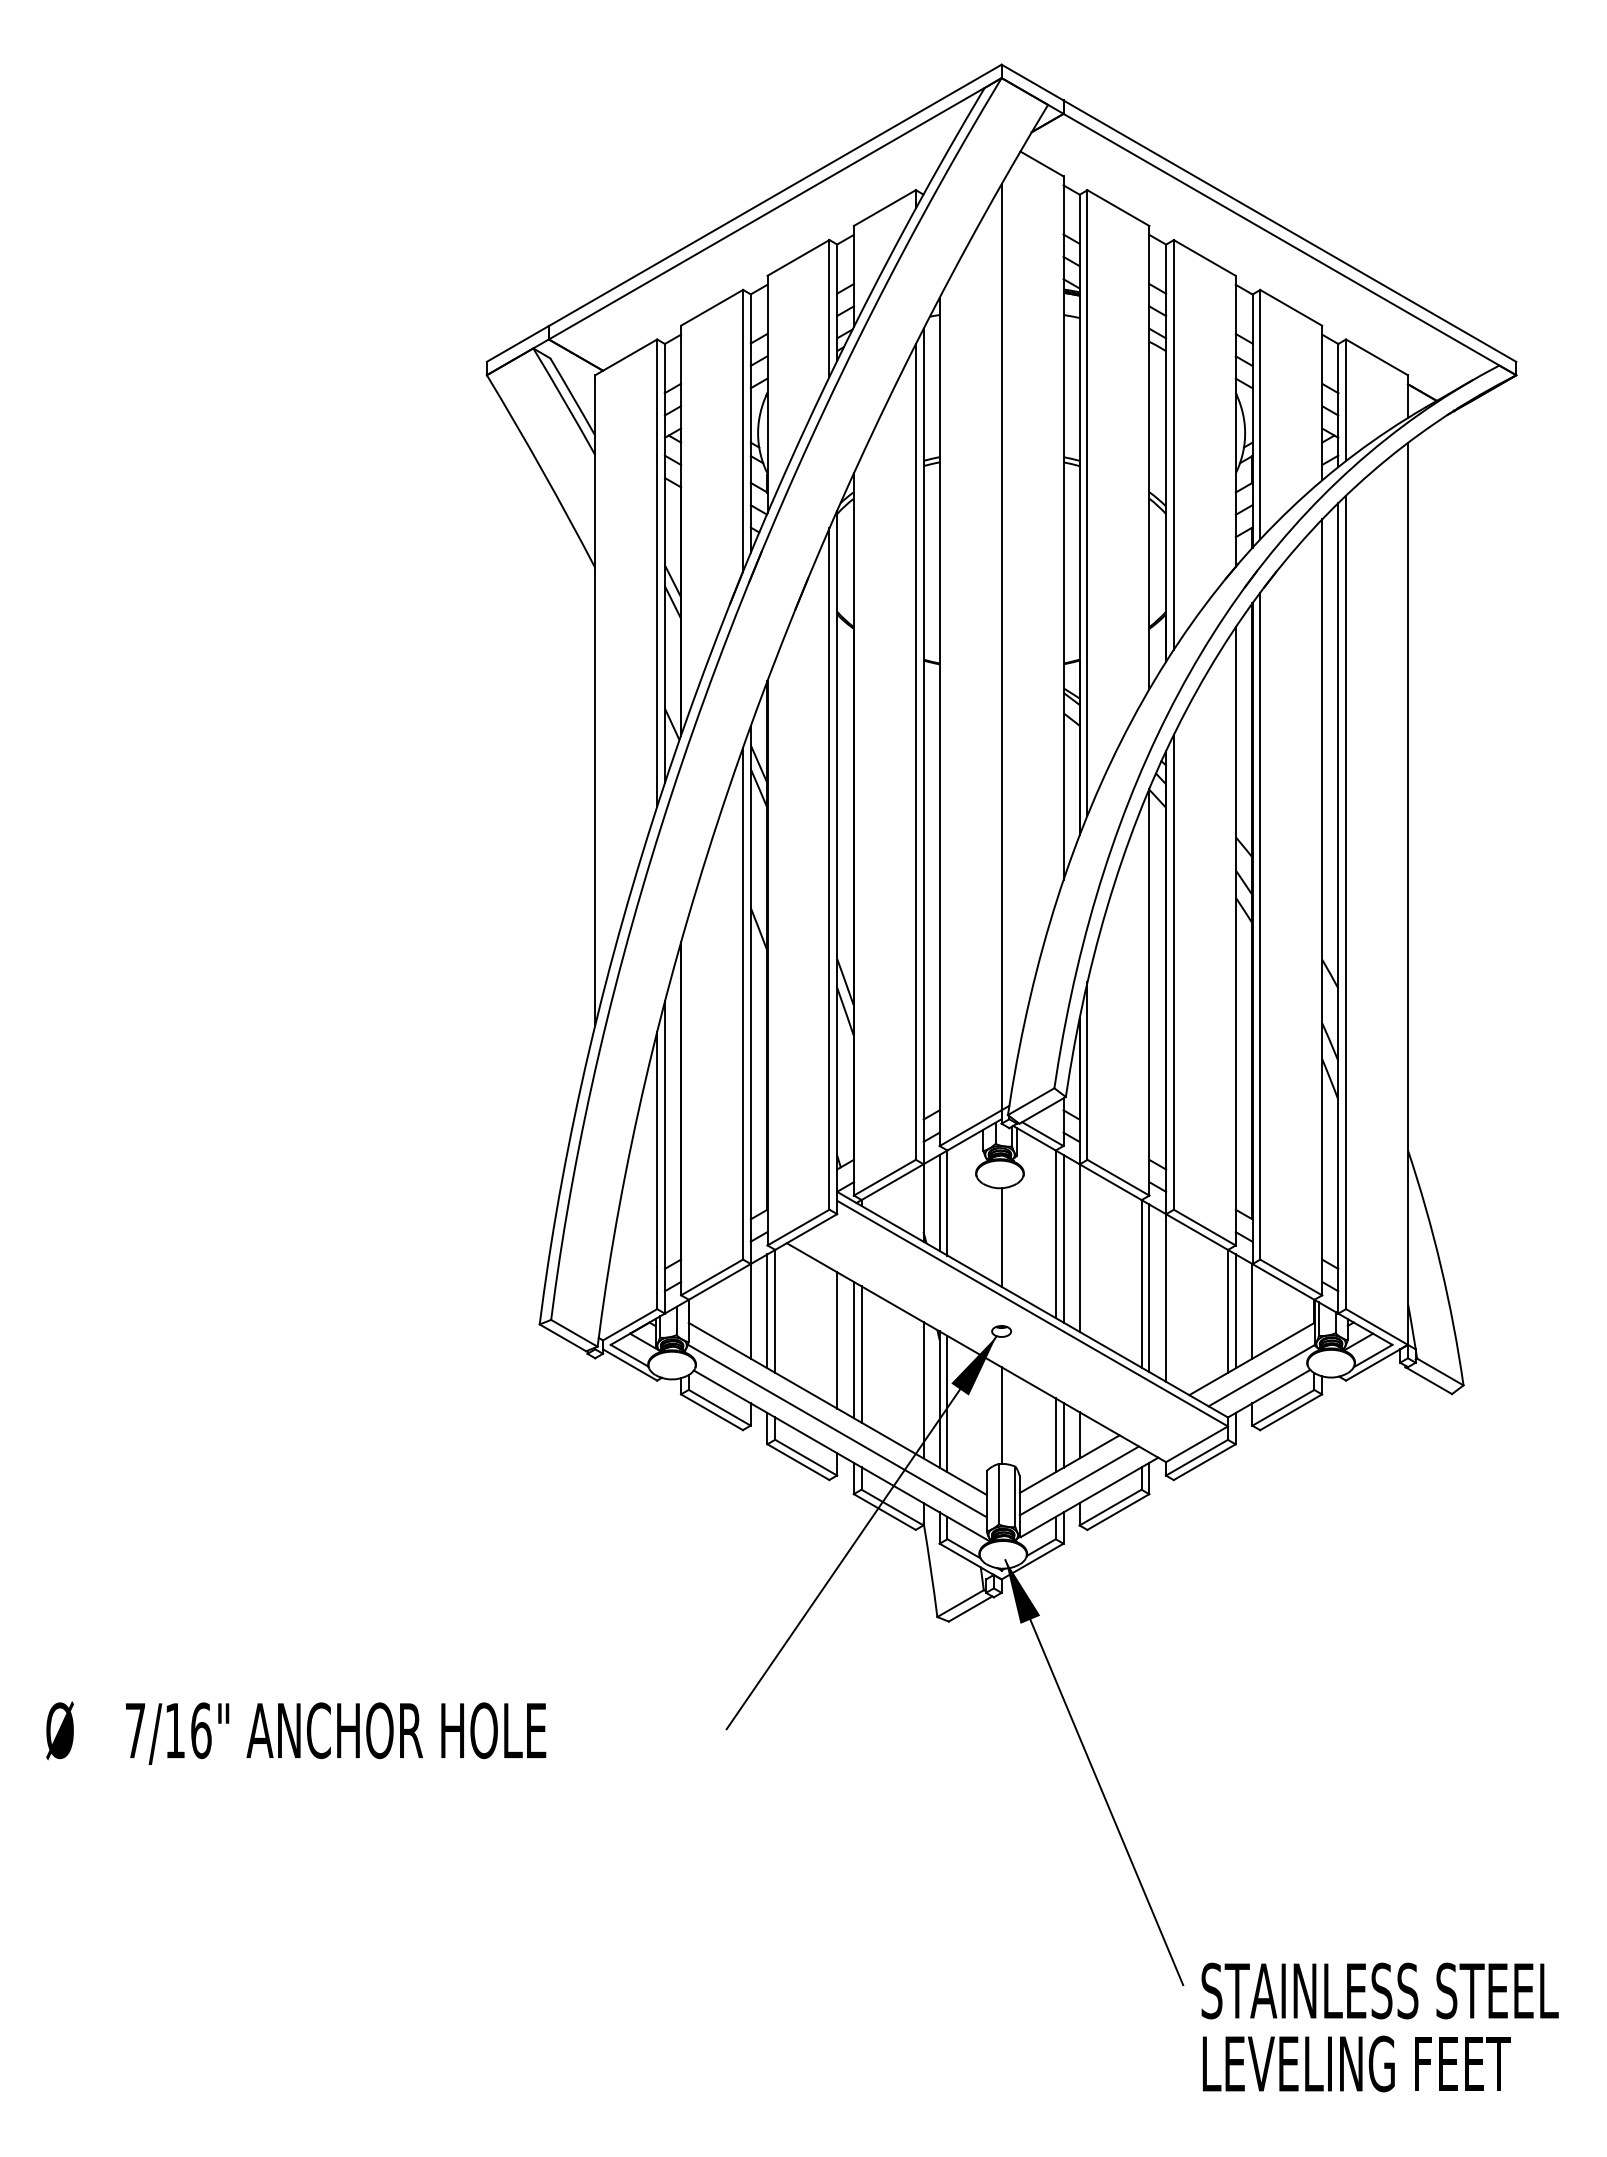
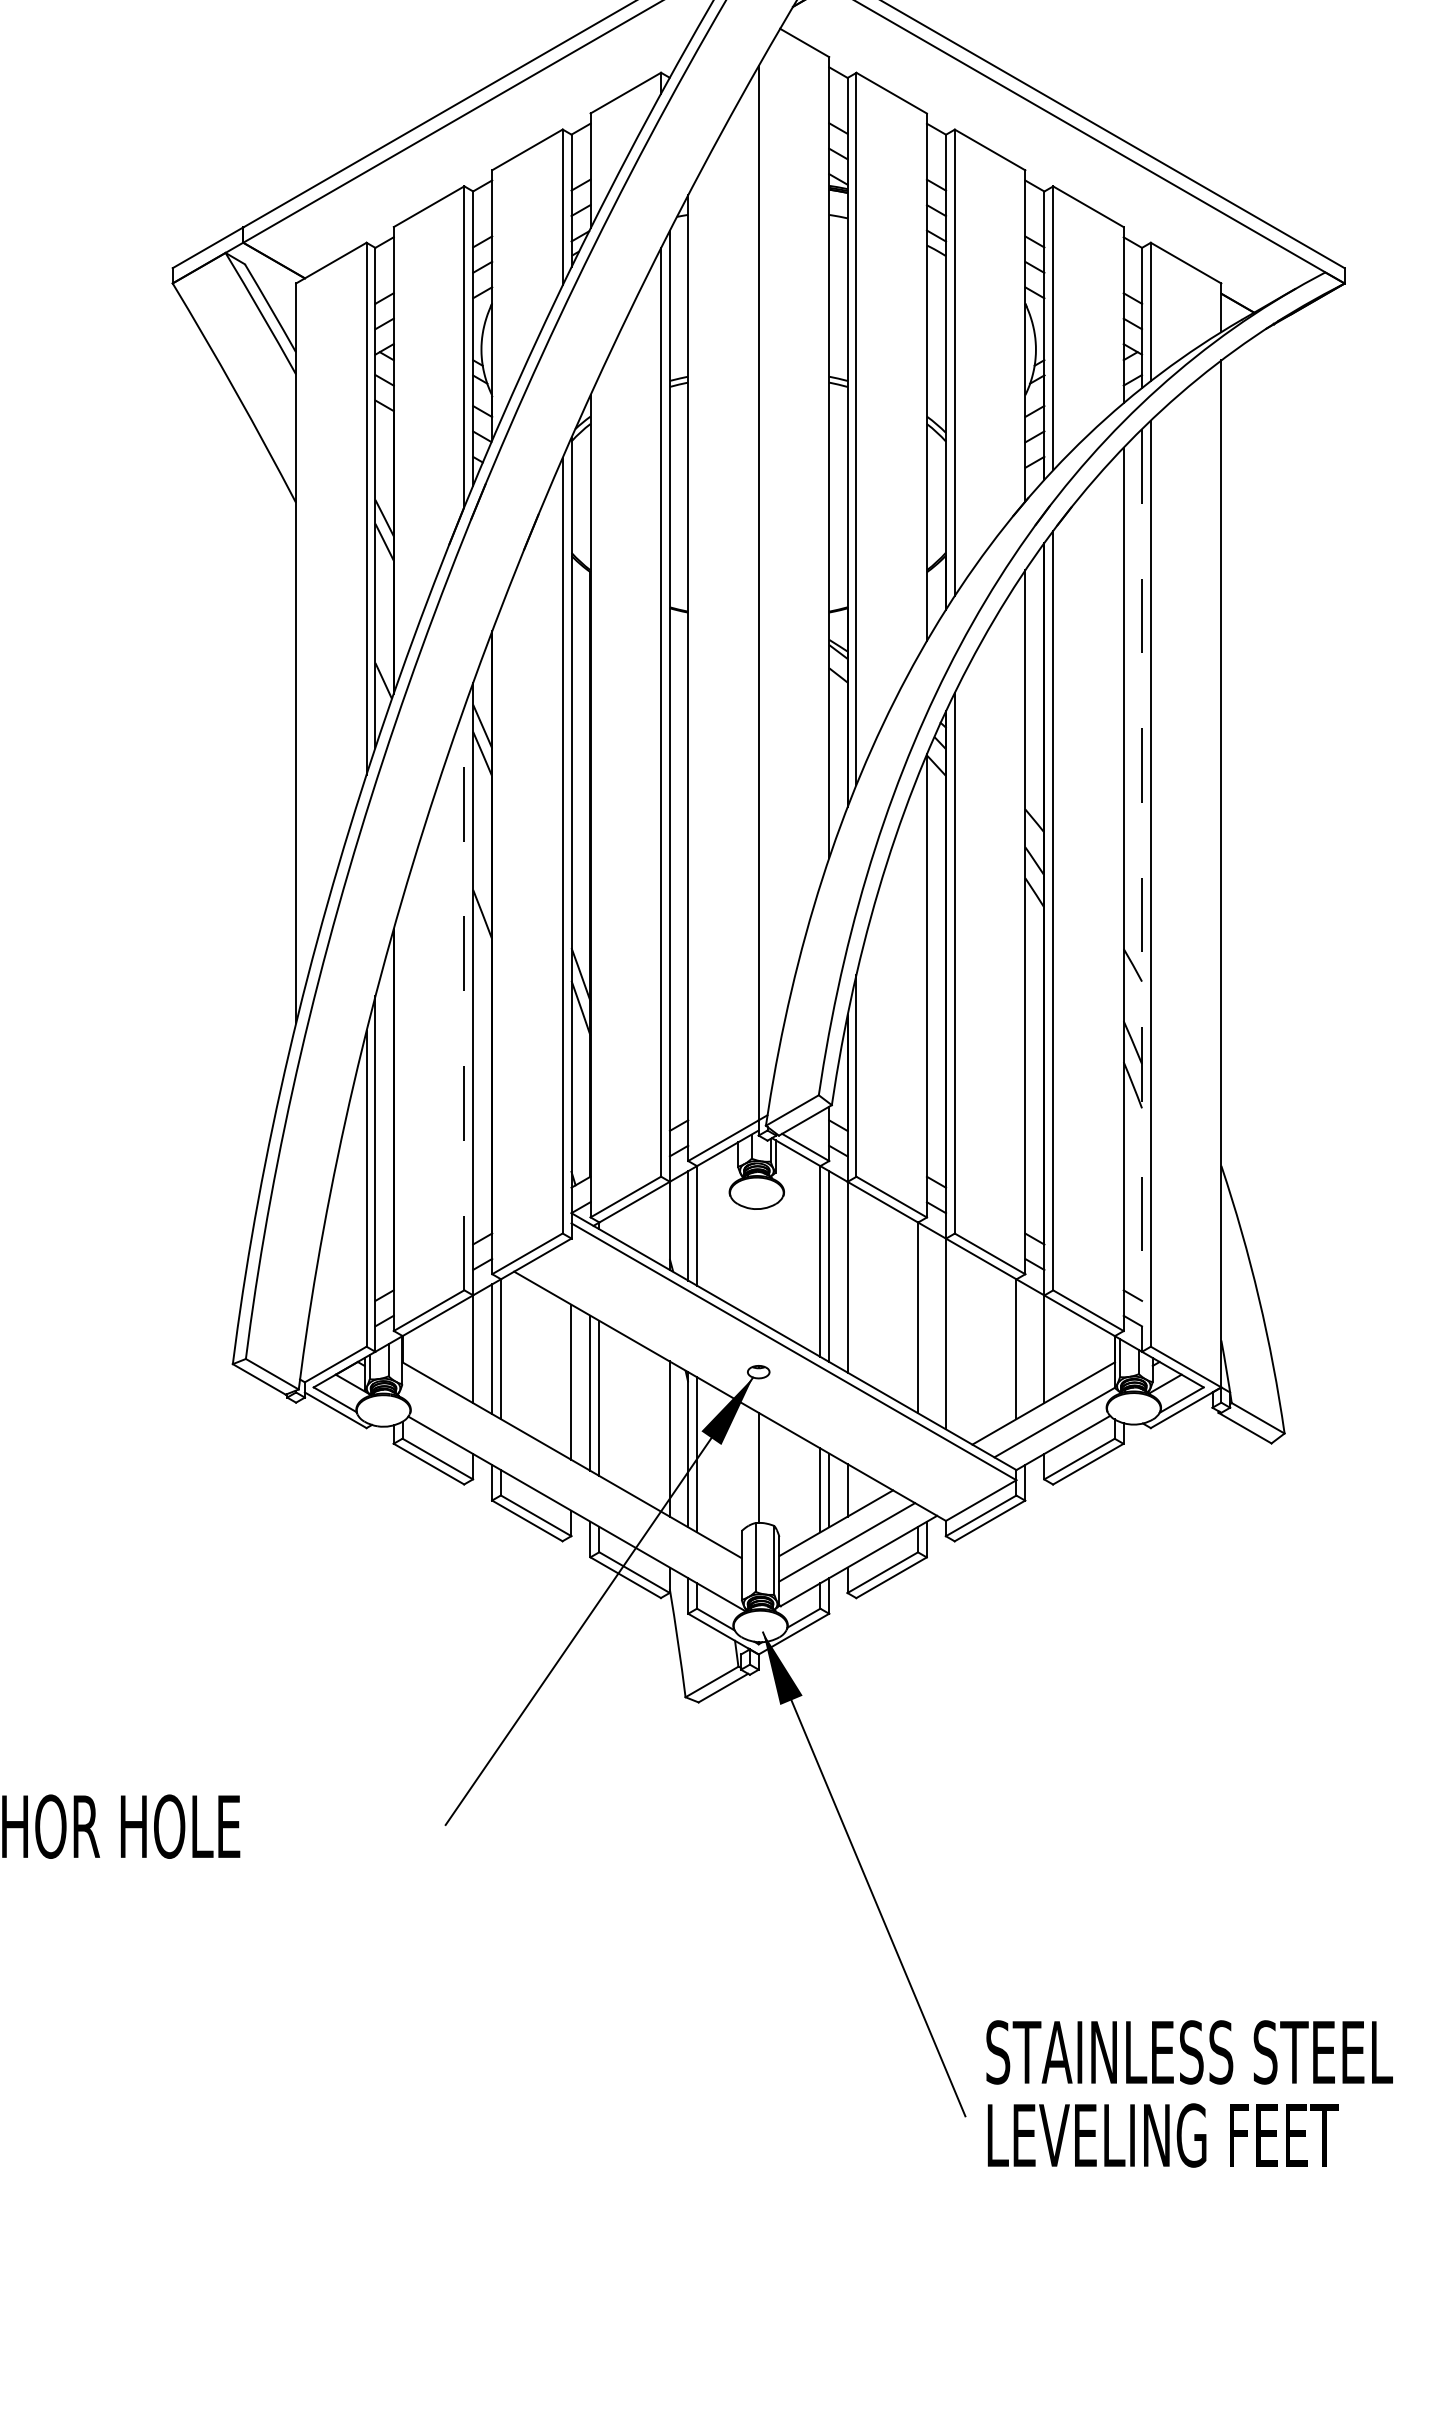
line: (1338, 908) -> (1142, 890), solid -> dashed
line: (743, 1003) -> (464, 998), solid -> dashed
line: (1001, 1237) -> (758, 1265), removed
line: (1149, 1288) -> (927, 1323), removed
line: (1235, 1311) -> (1024, 1349), removed
line: (836, 1430) -> (570, 1484), removed
text: (1379, 2027) -> (1188, 2093), moved

